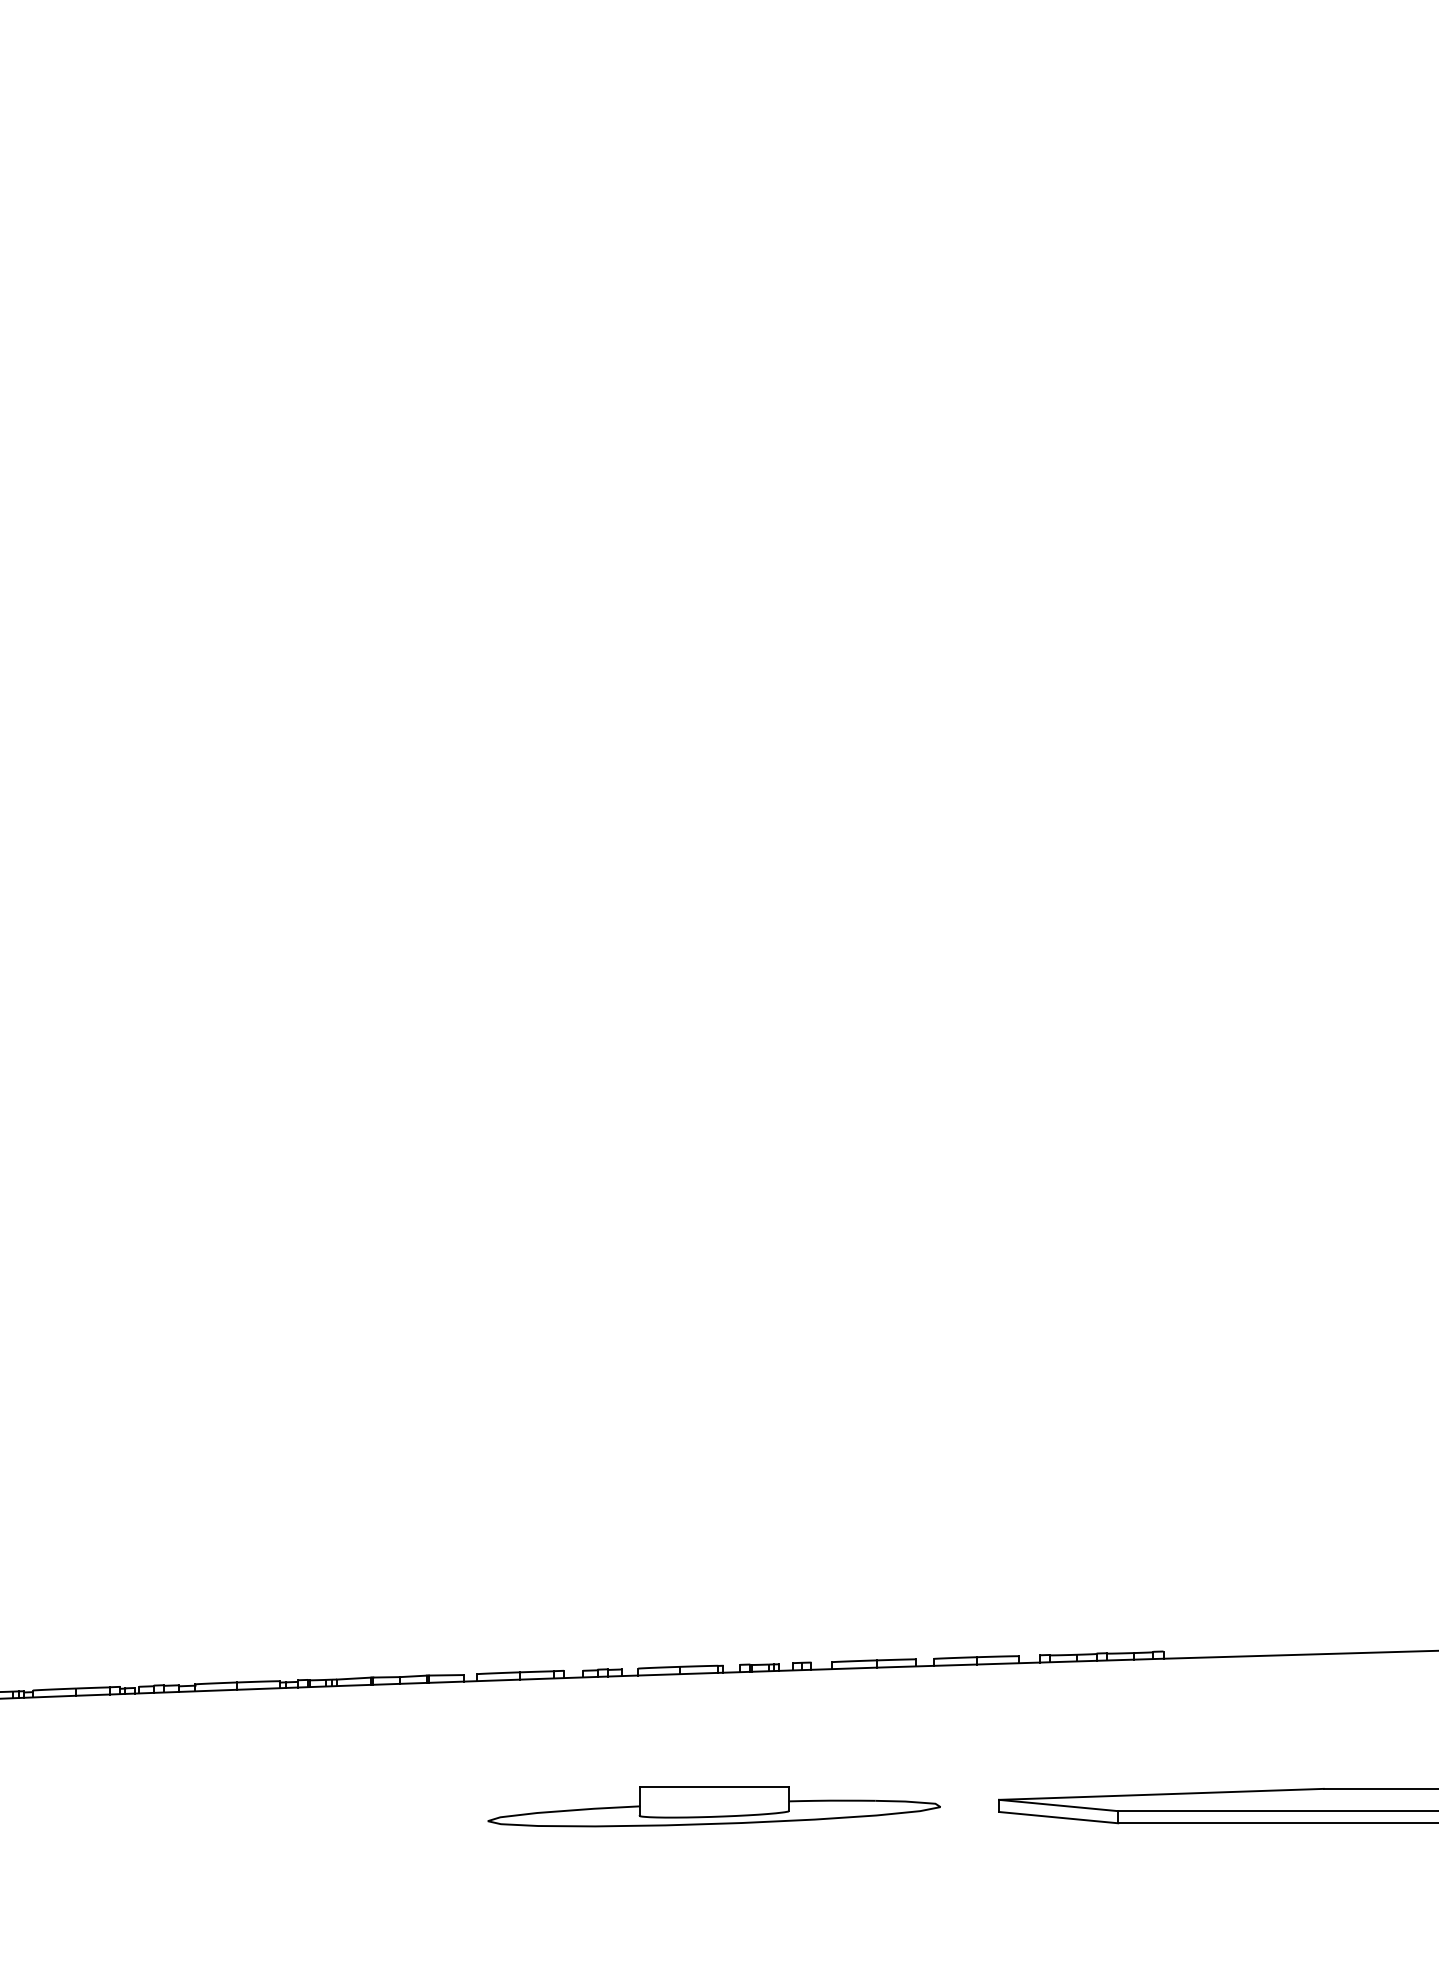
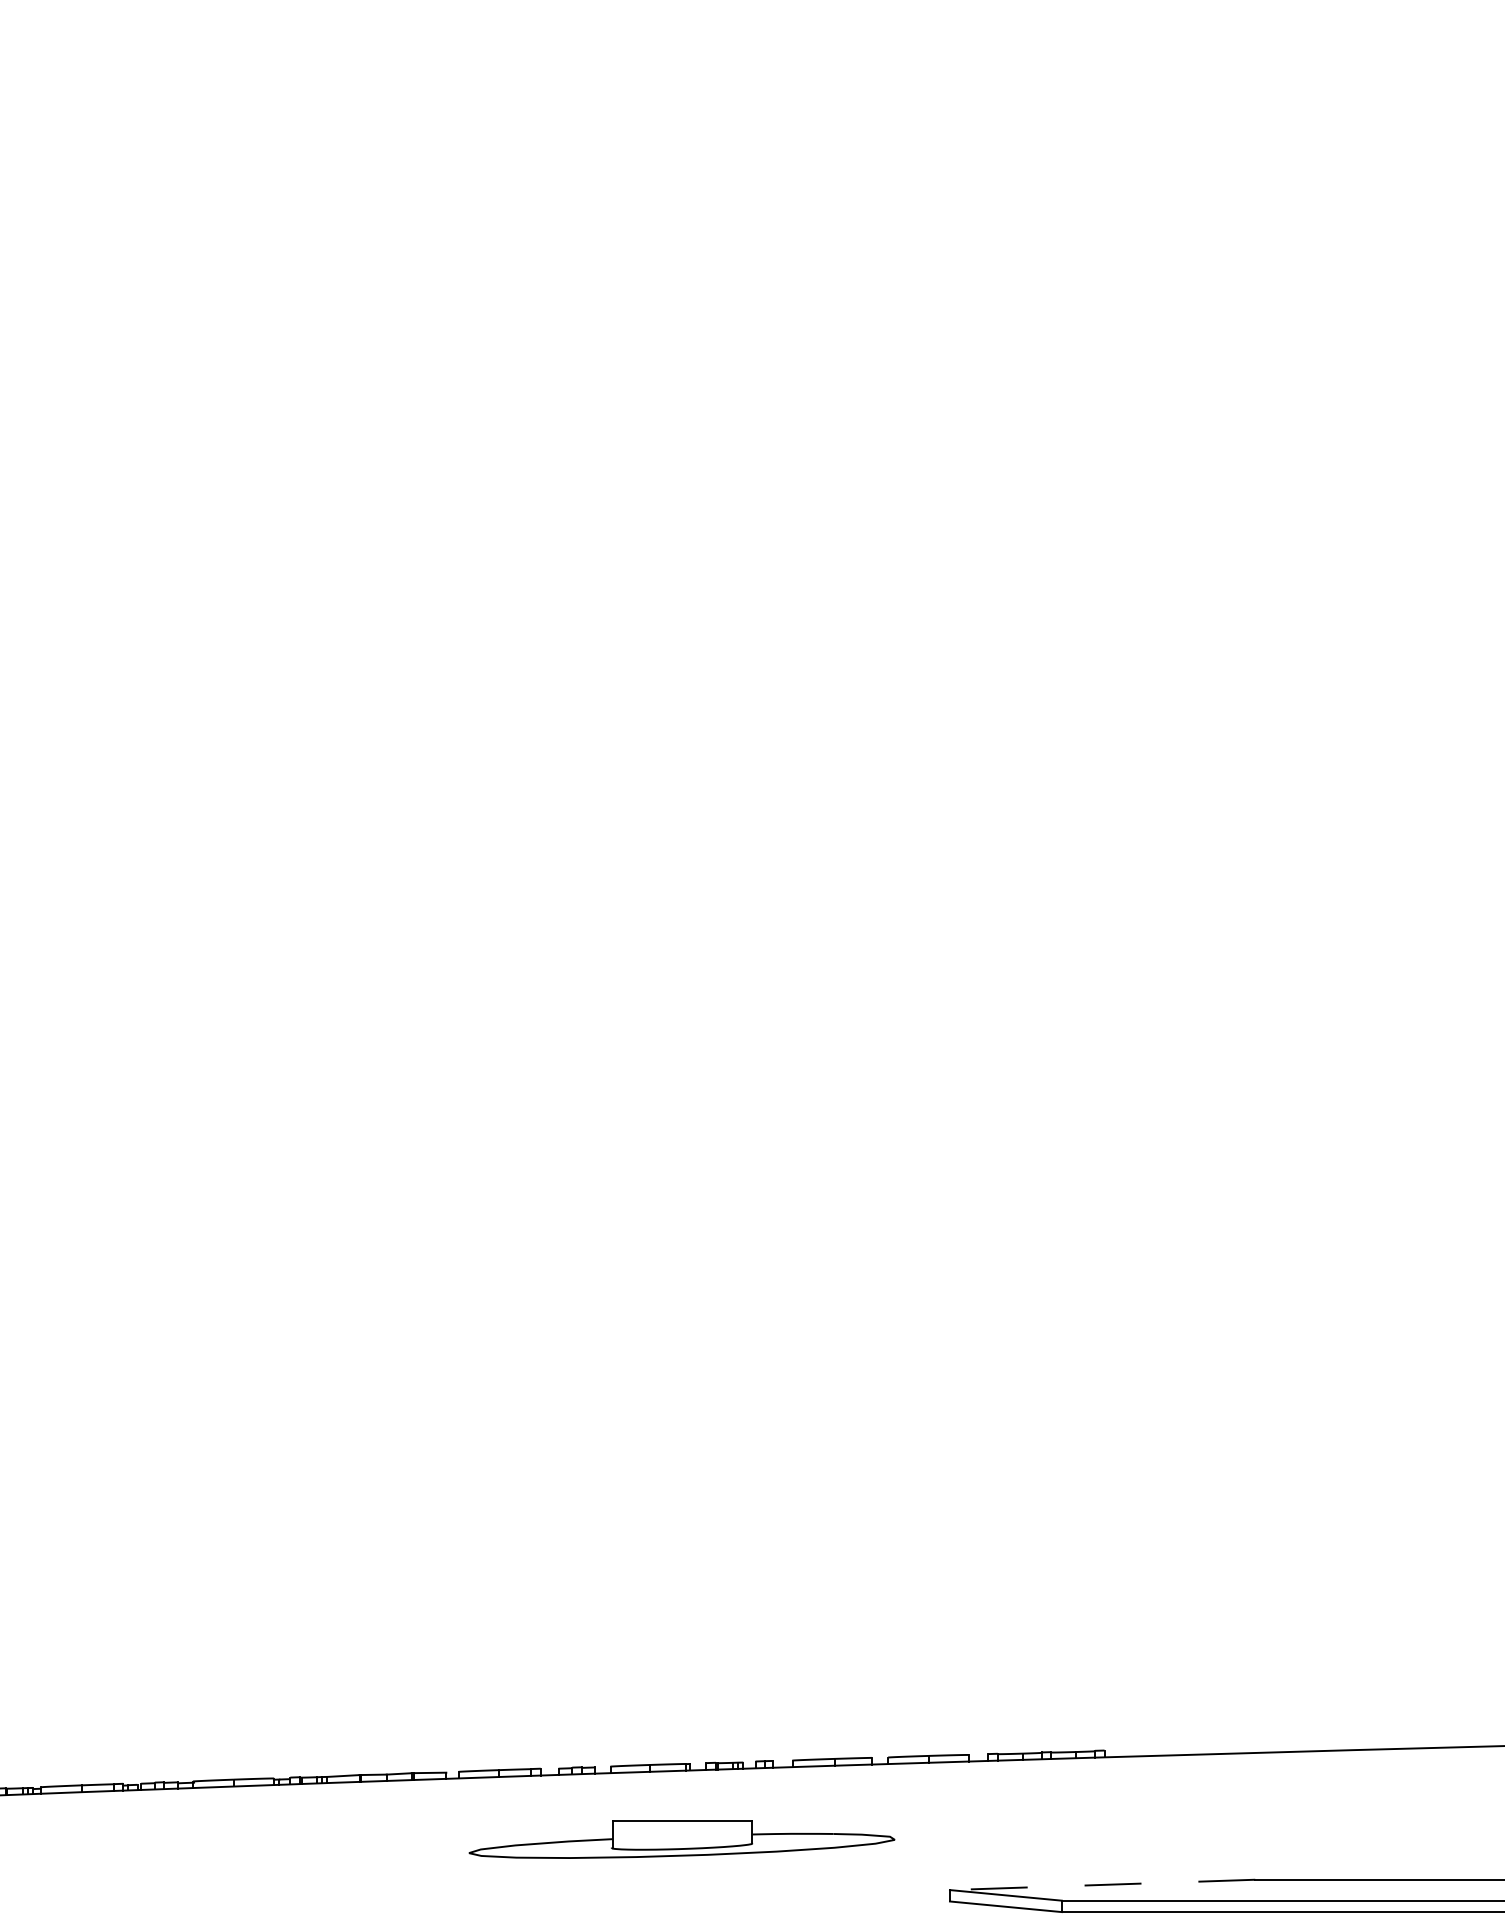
line: (1161, 1793) -> (1102, 1884), solid -> dashed
part: (713, 1806) -> (681, 1839), moved

